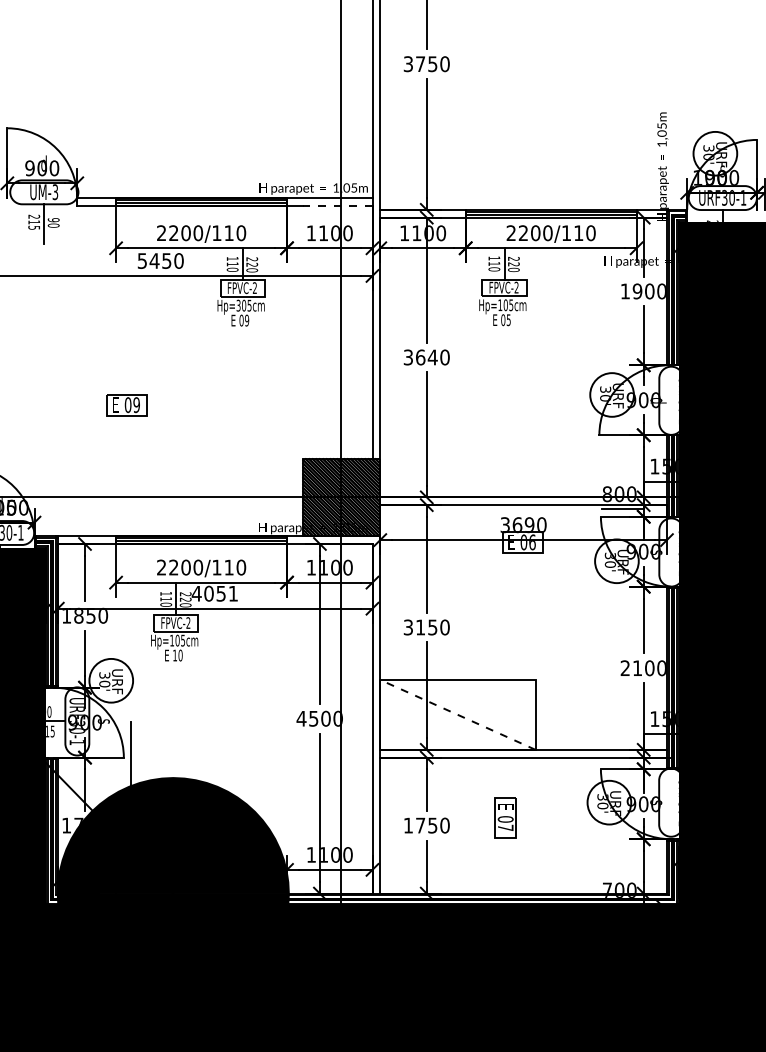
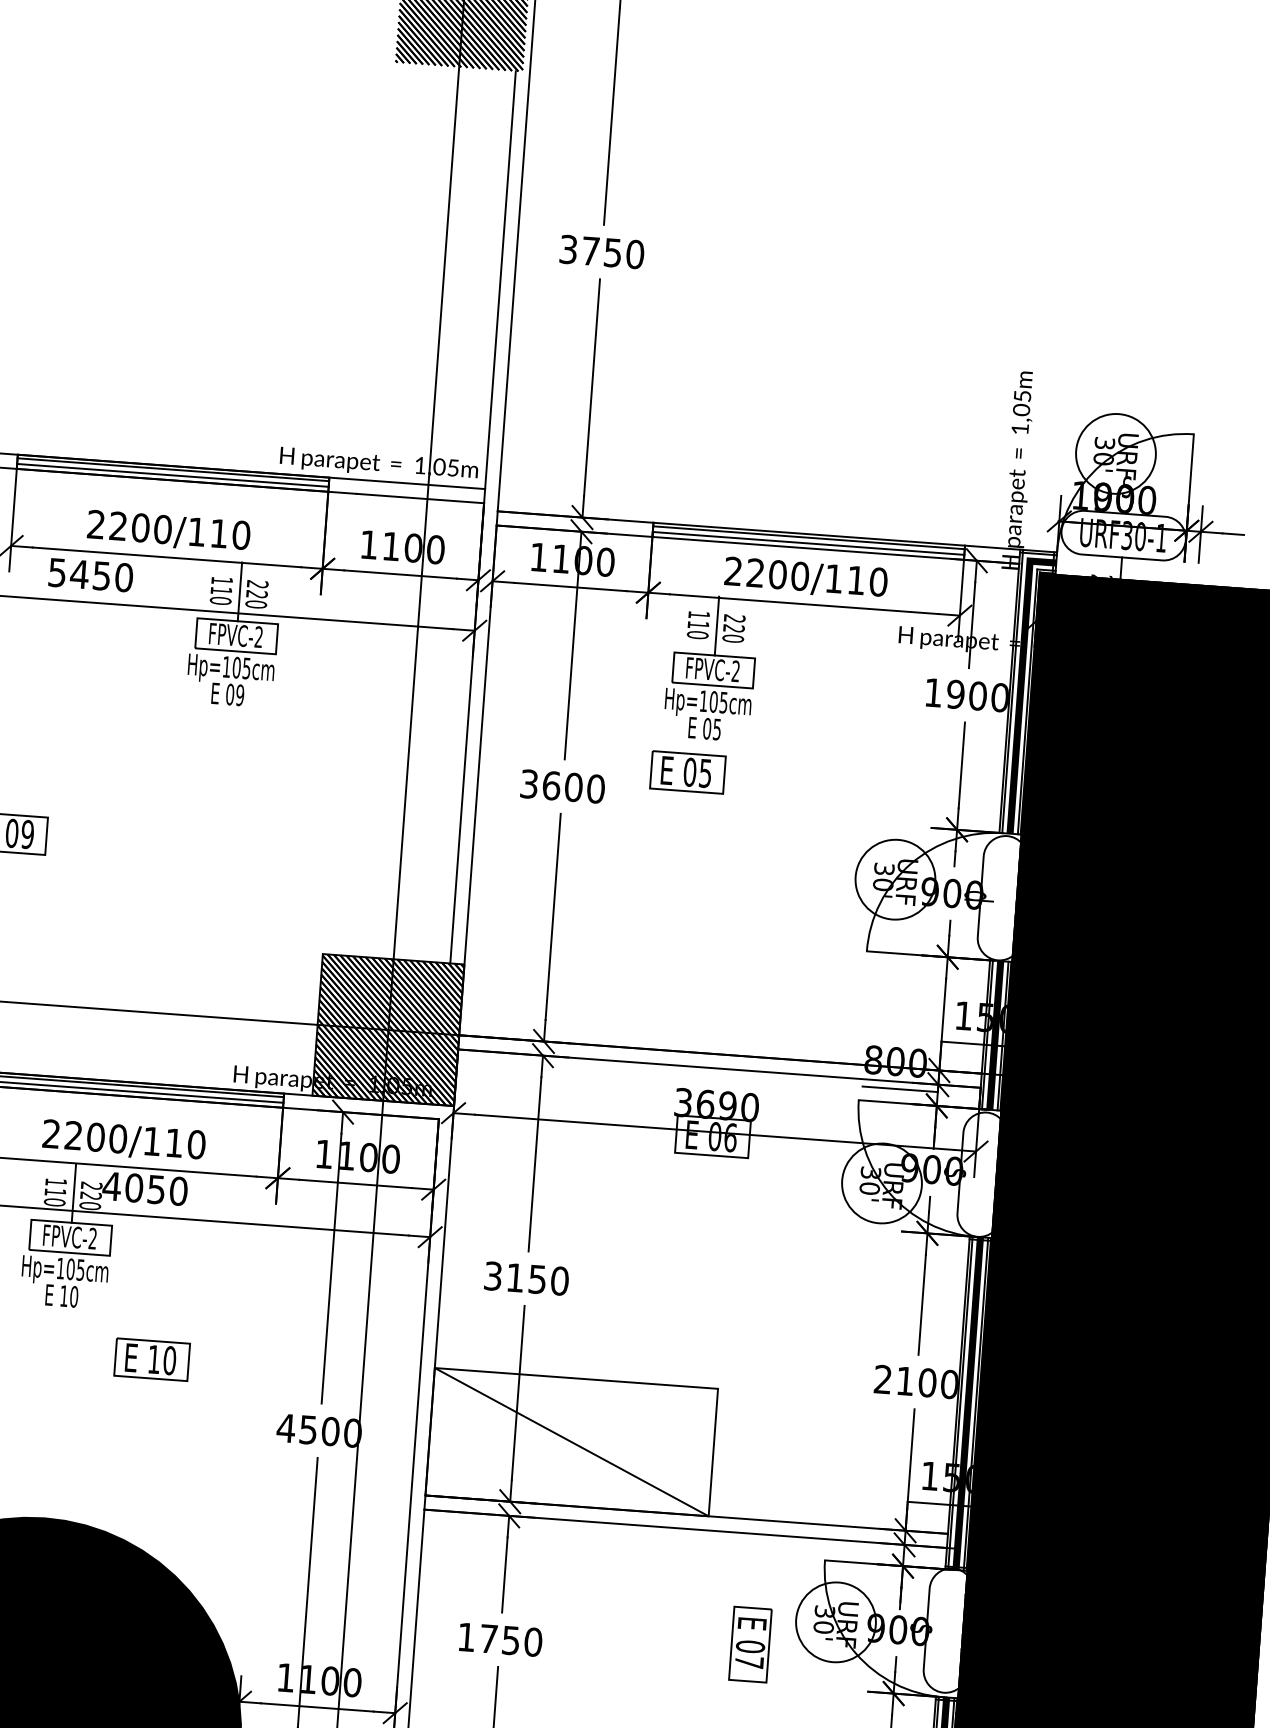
line: (337, 205) -> (420, 497), dashed -> solid
text: (238, 305) -> (226, 666), Hp=305cm -> Hp=105cm
part: (494, 344) -> (687, 771), added
text: (432, 357) -> (573, 787), 3640 -> 3600
text: (233, 593) -> (178, 1190), 4051 -> 4050
part: (225, 686) -> (151, 1359), added
line: (457, 714) -> (570, 1441), dashed -> solid
part: (505, 817) -> (750, 1643), moved

